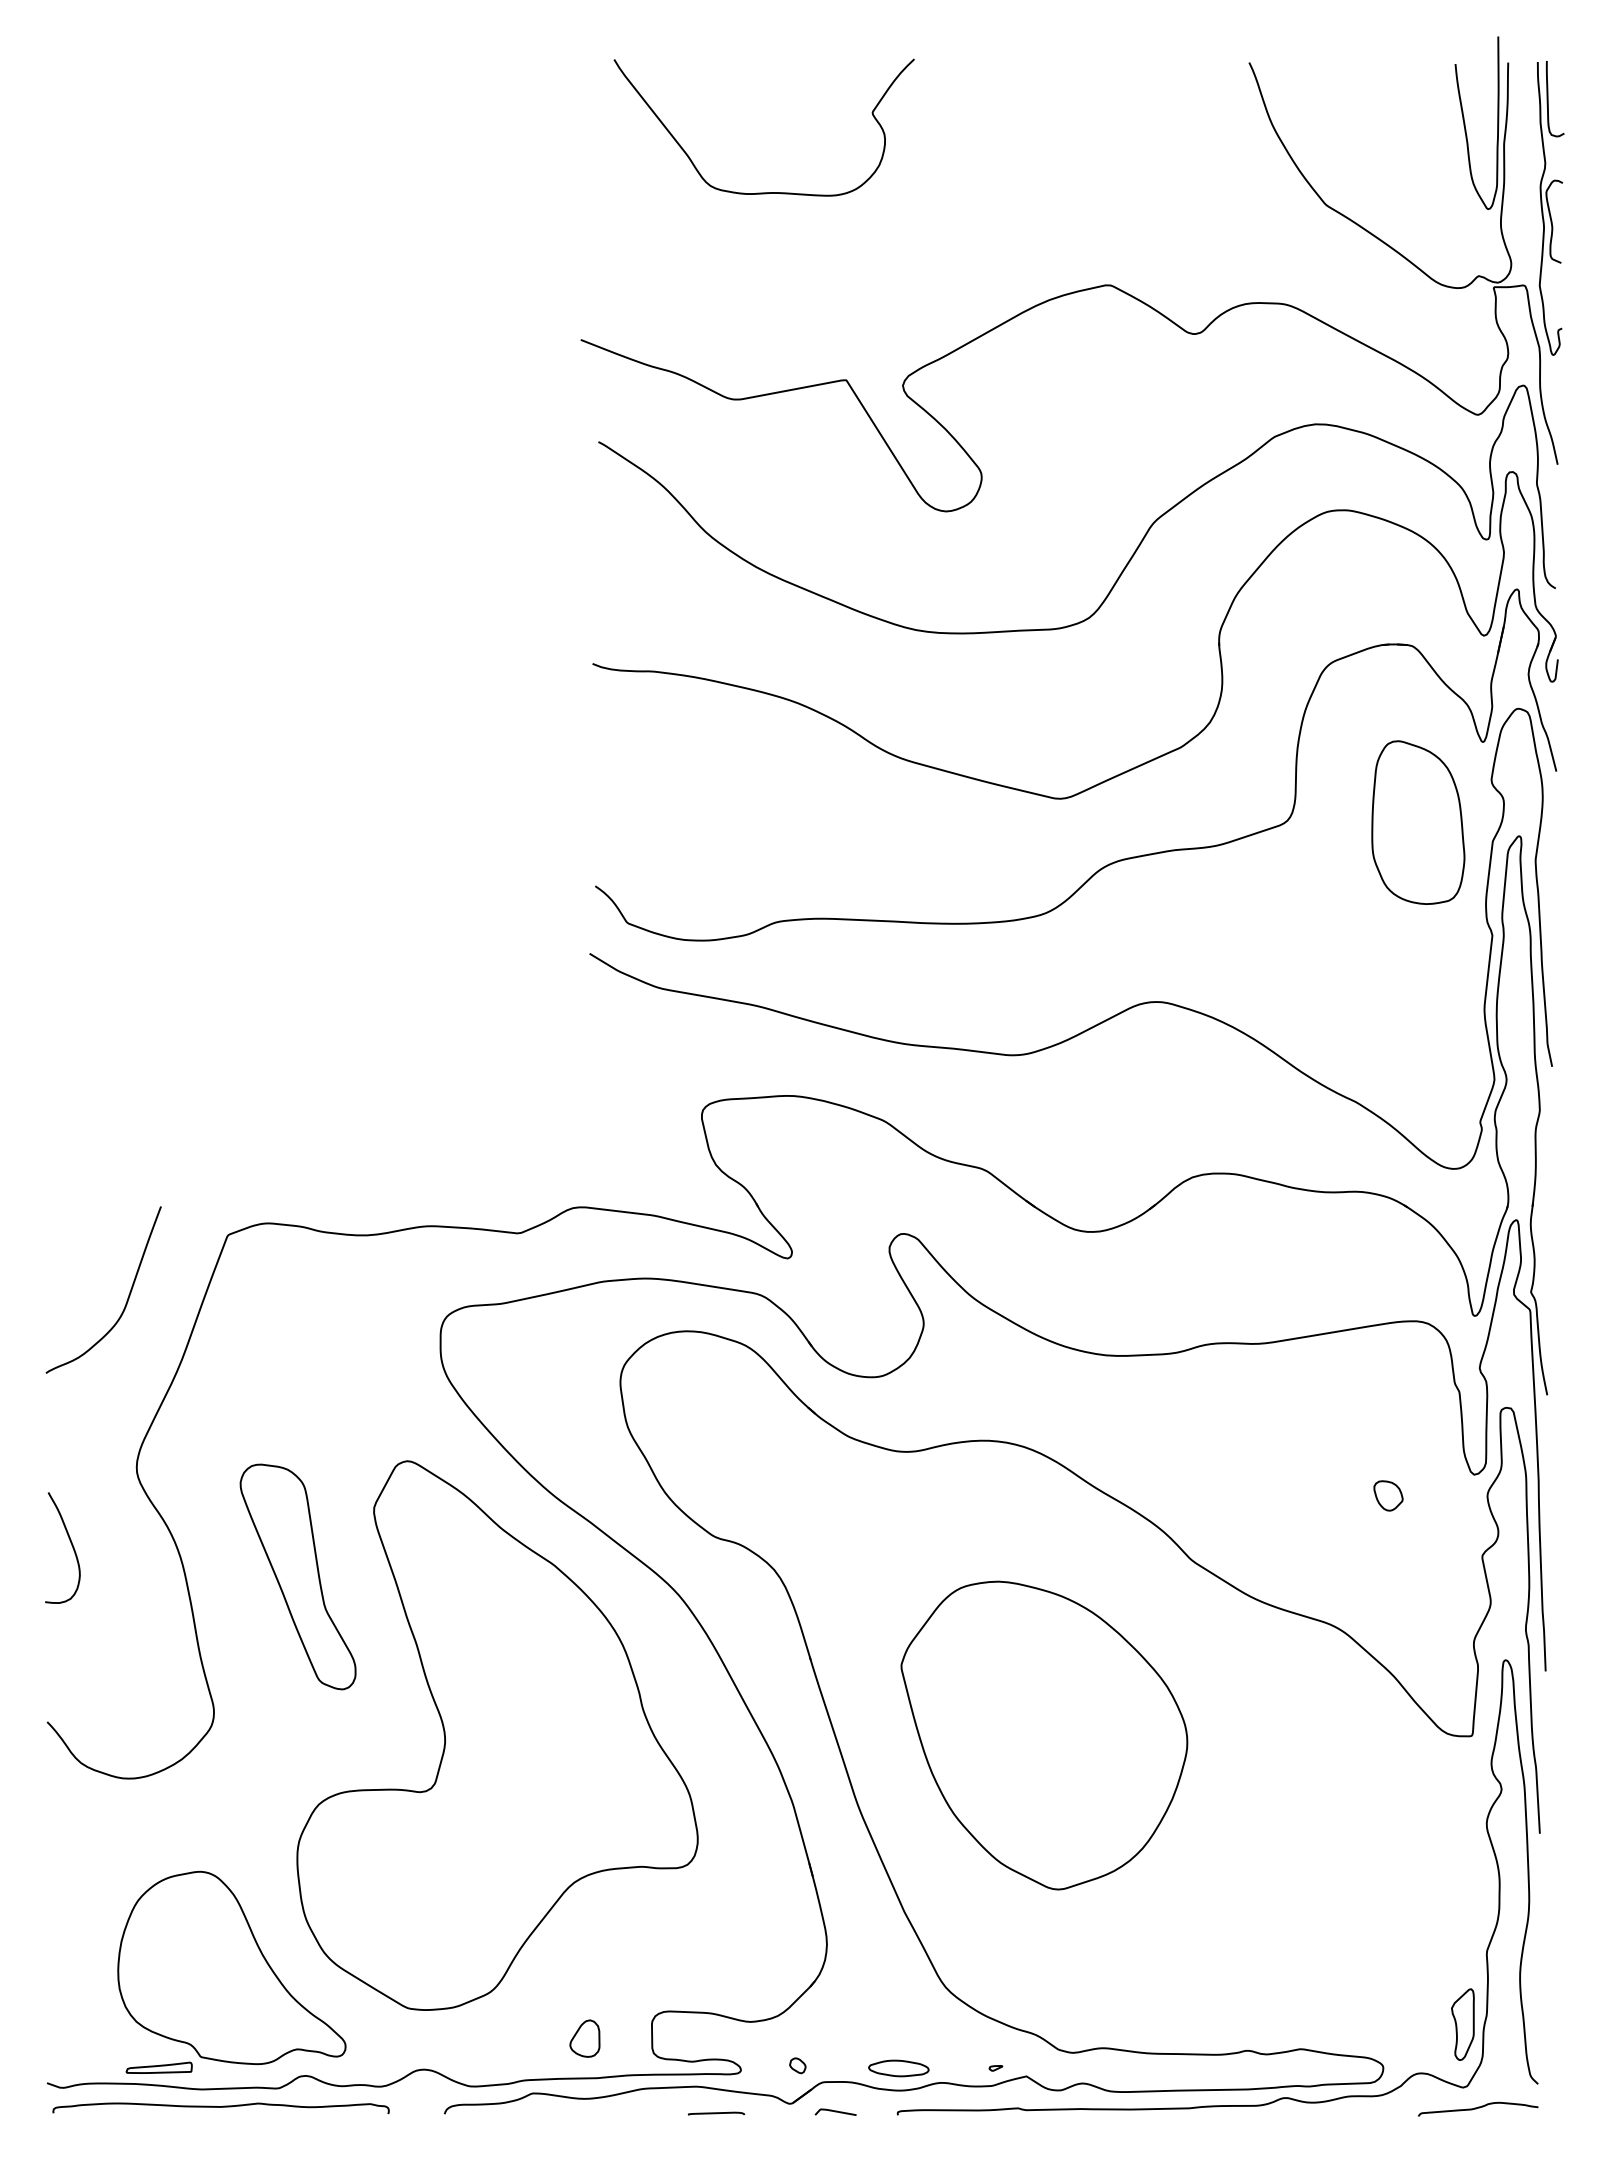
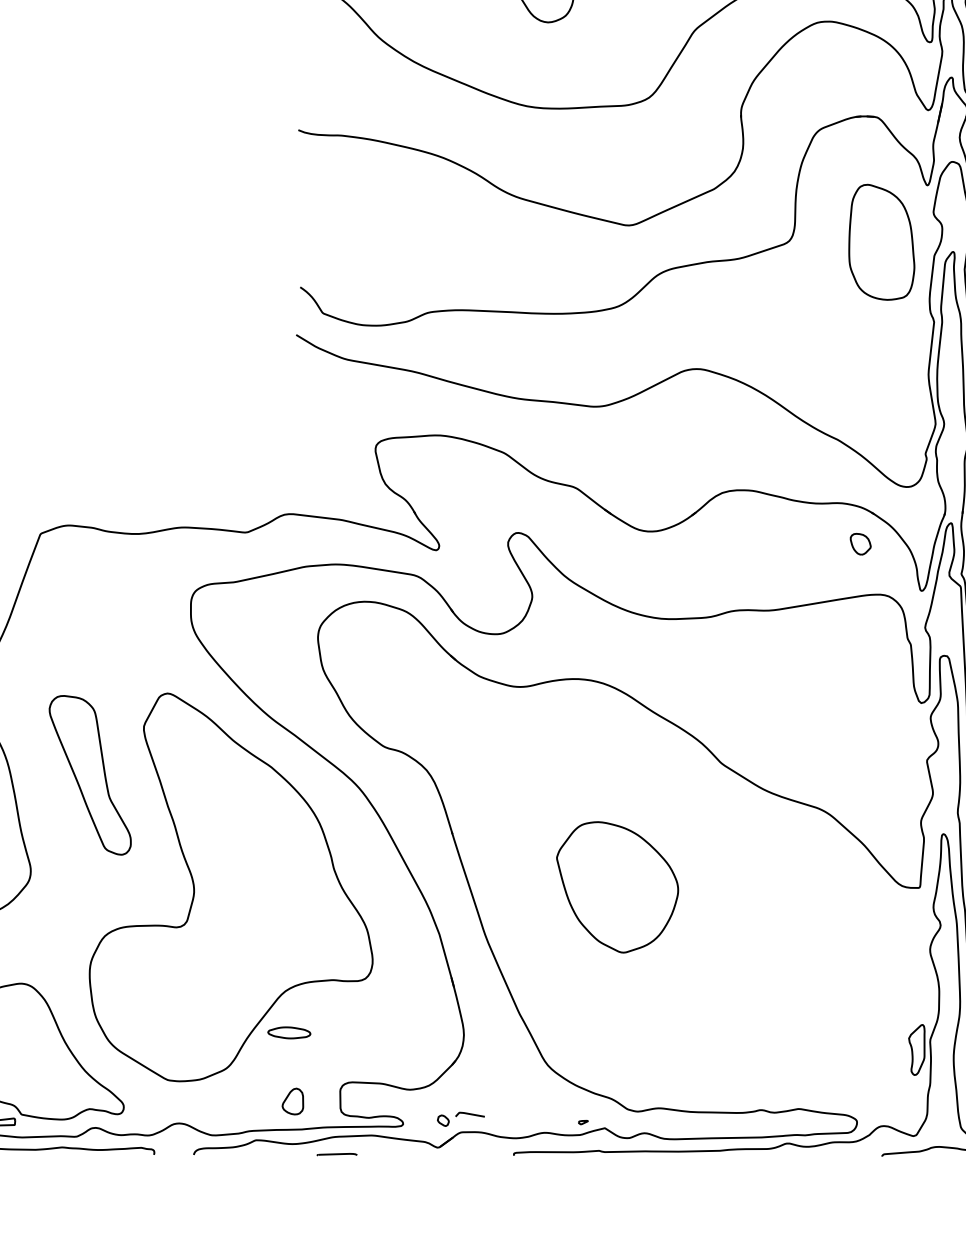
part: (1388, 1495) -> (860, 543), moved
part: (1044, 1735) -> (617, 887), size x0.6
part: (1462, 2024) -> (916, 1049), moved
part: (898, 2068) -> (289, 1032), moved
curve: (835, 2111) -> (469, 1114), moved
curve: (716, 2113) -> (337, 1154), moved

